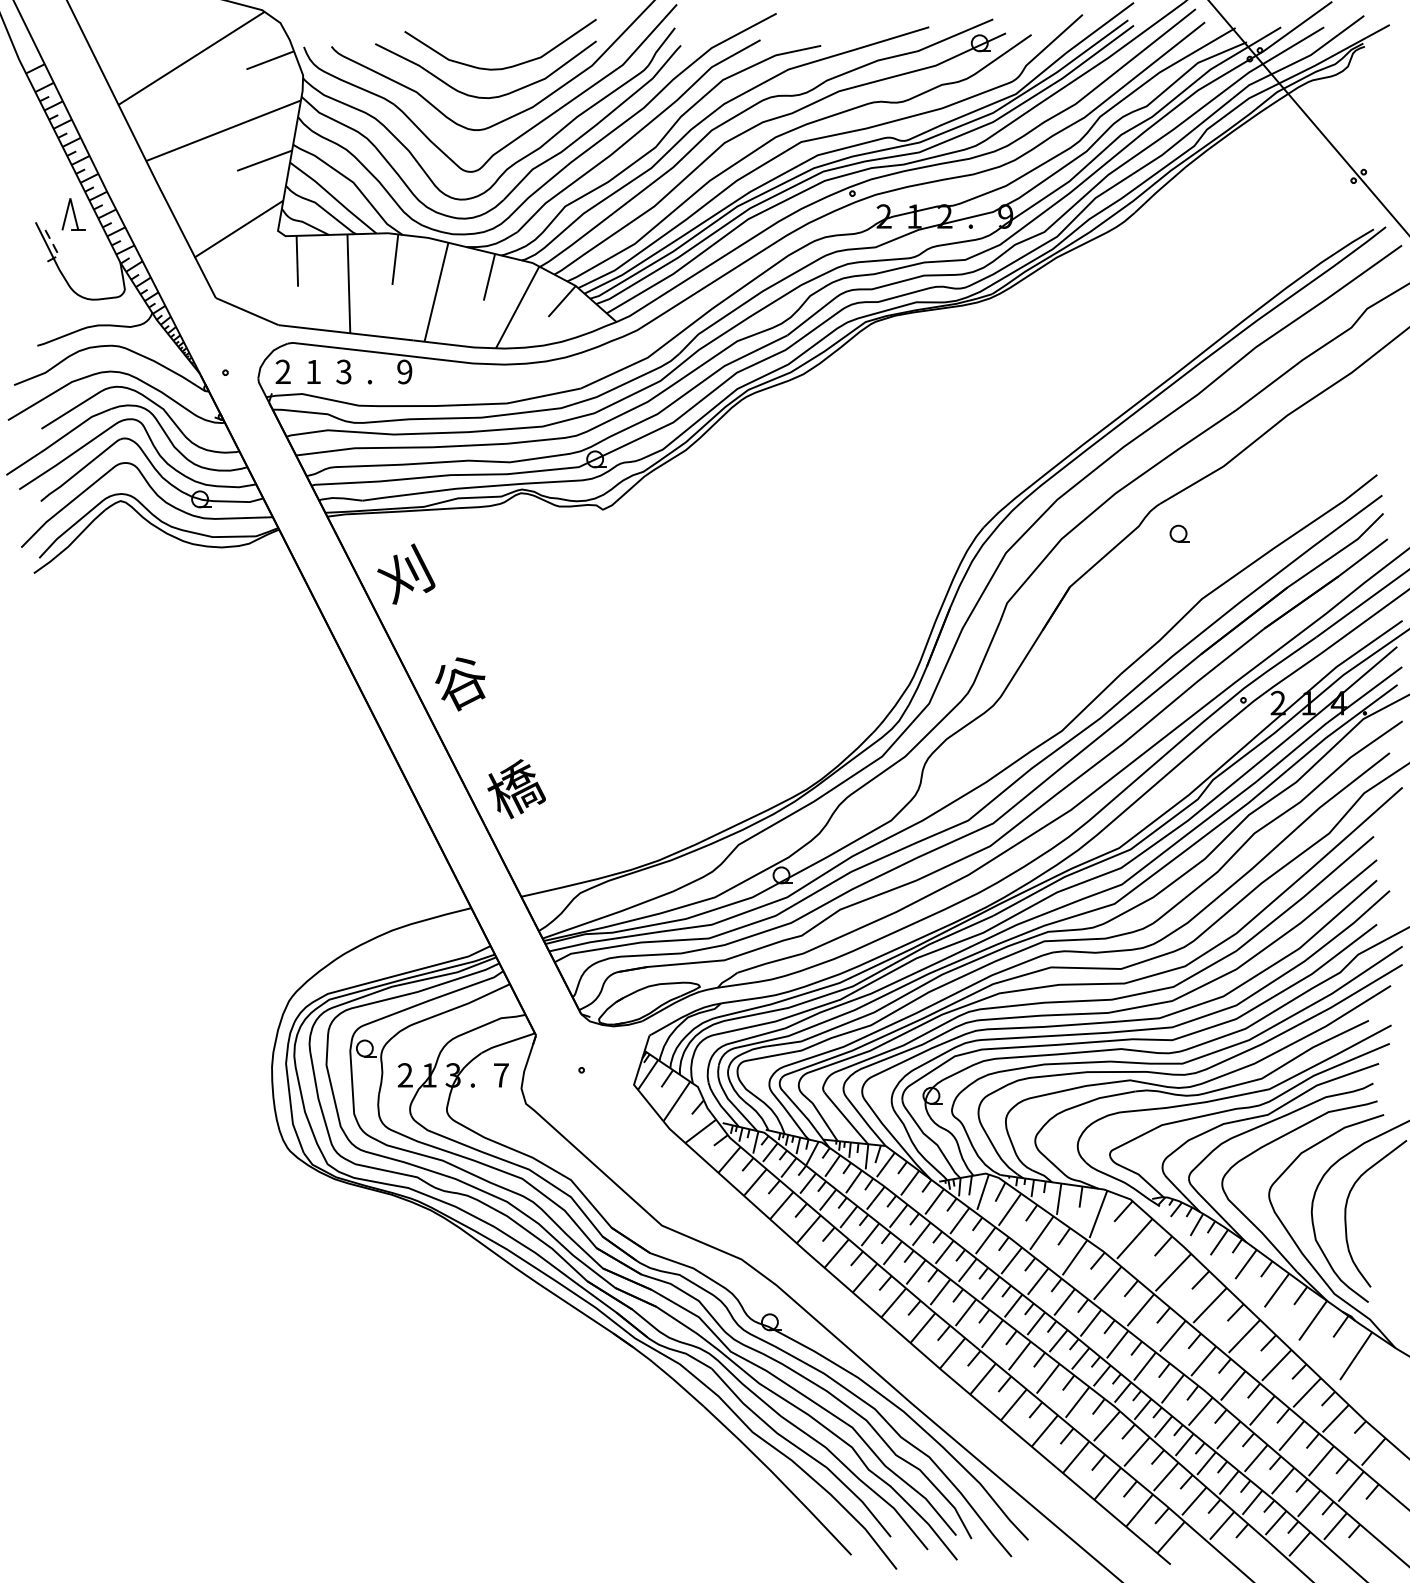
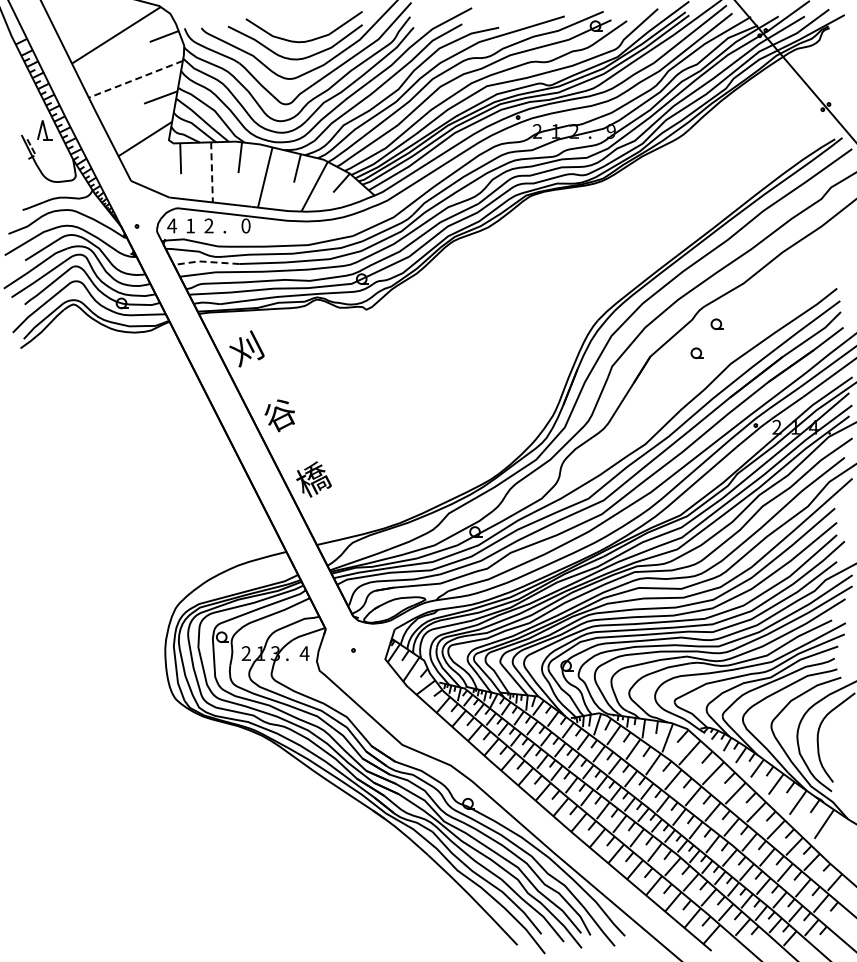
line: (223, 131) -> (135, 79), solid -> dashed
line: (349, 284) -> (212, 172), solid -> dashed
text: (283, 371) -> (172, 225), 2 -> 4
text: (403, 371) -> (245, 225), 9 -> 0
text: (343, 372) -> (208, 226), 3 -> 2
line: (338, 430) -> (205, 261), solid -> dashed
part: (1145, 580) -> (696, 352), added
text: (501, 1075) -> (304, 653), 7 -> 4

